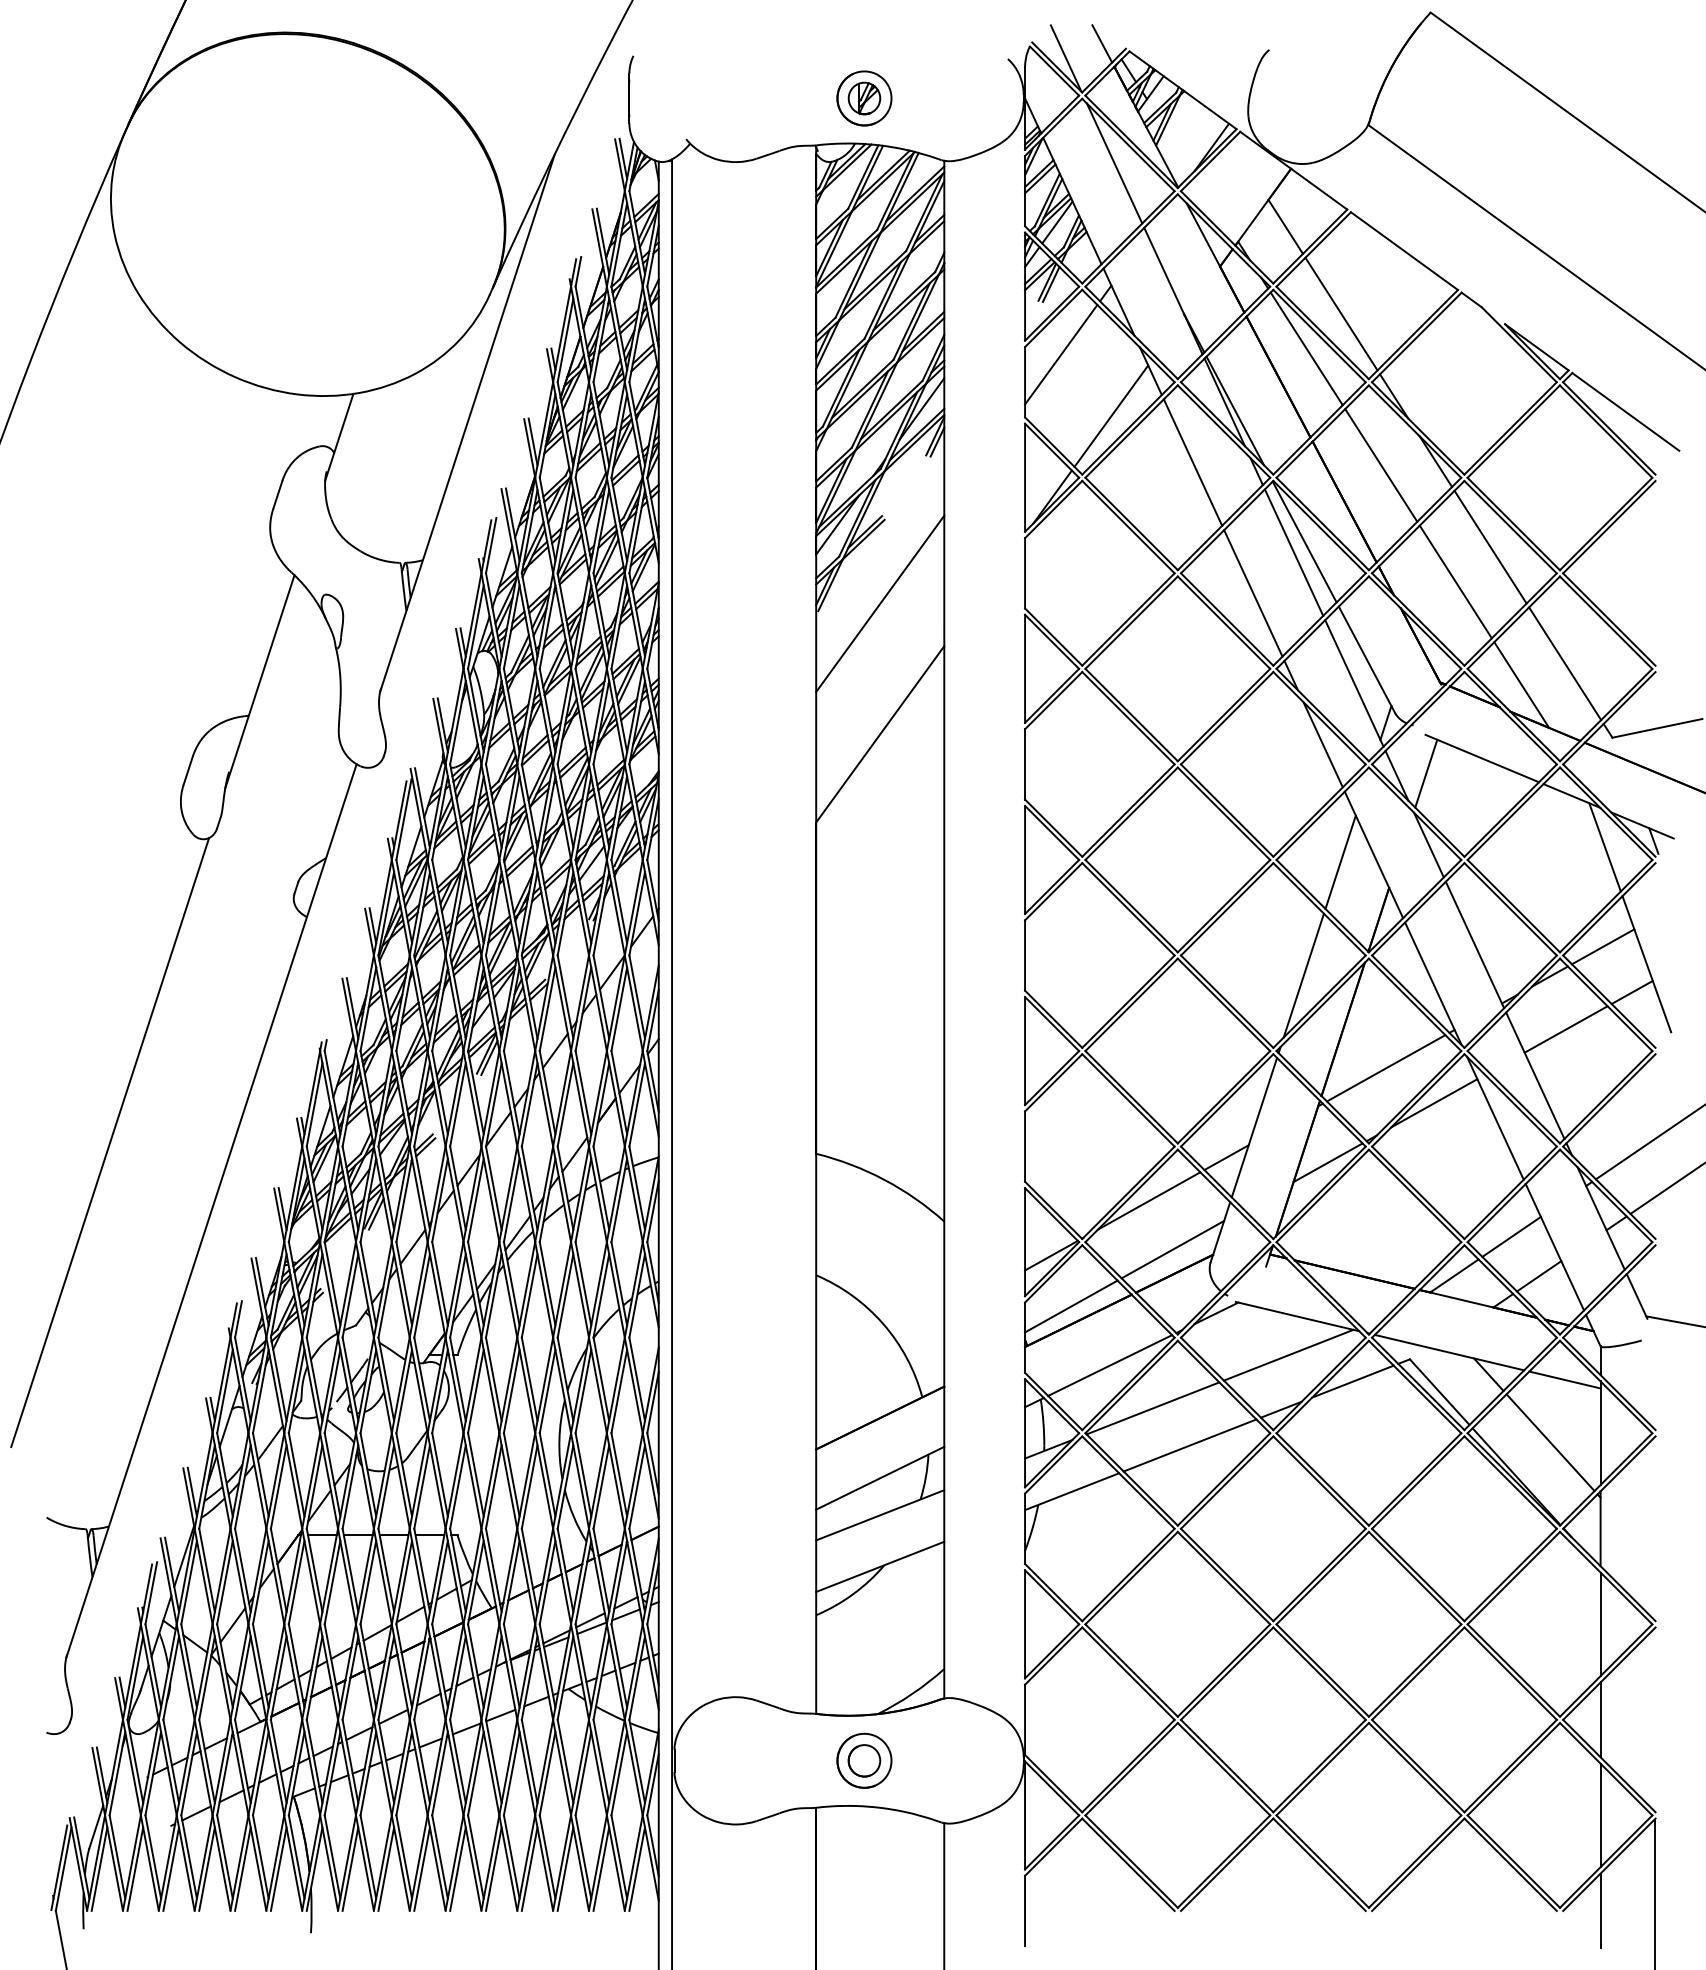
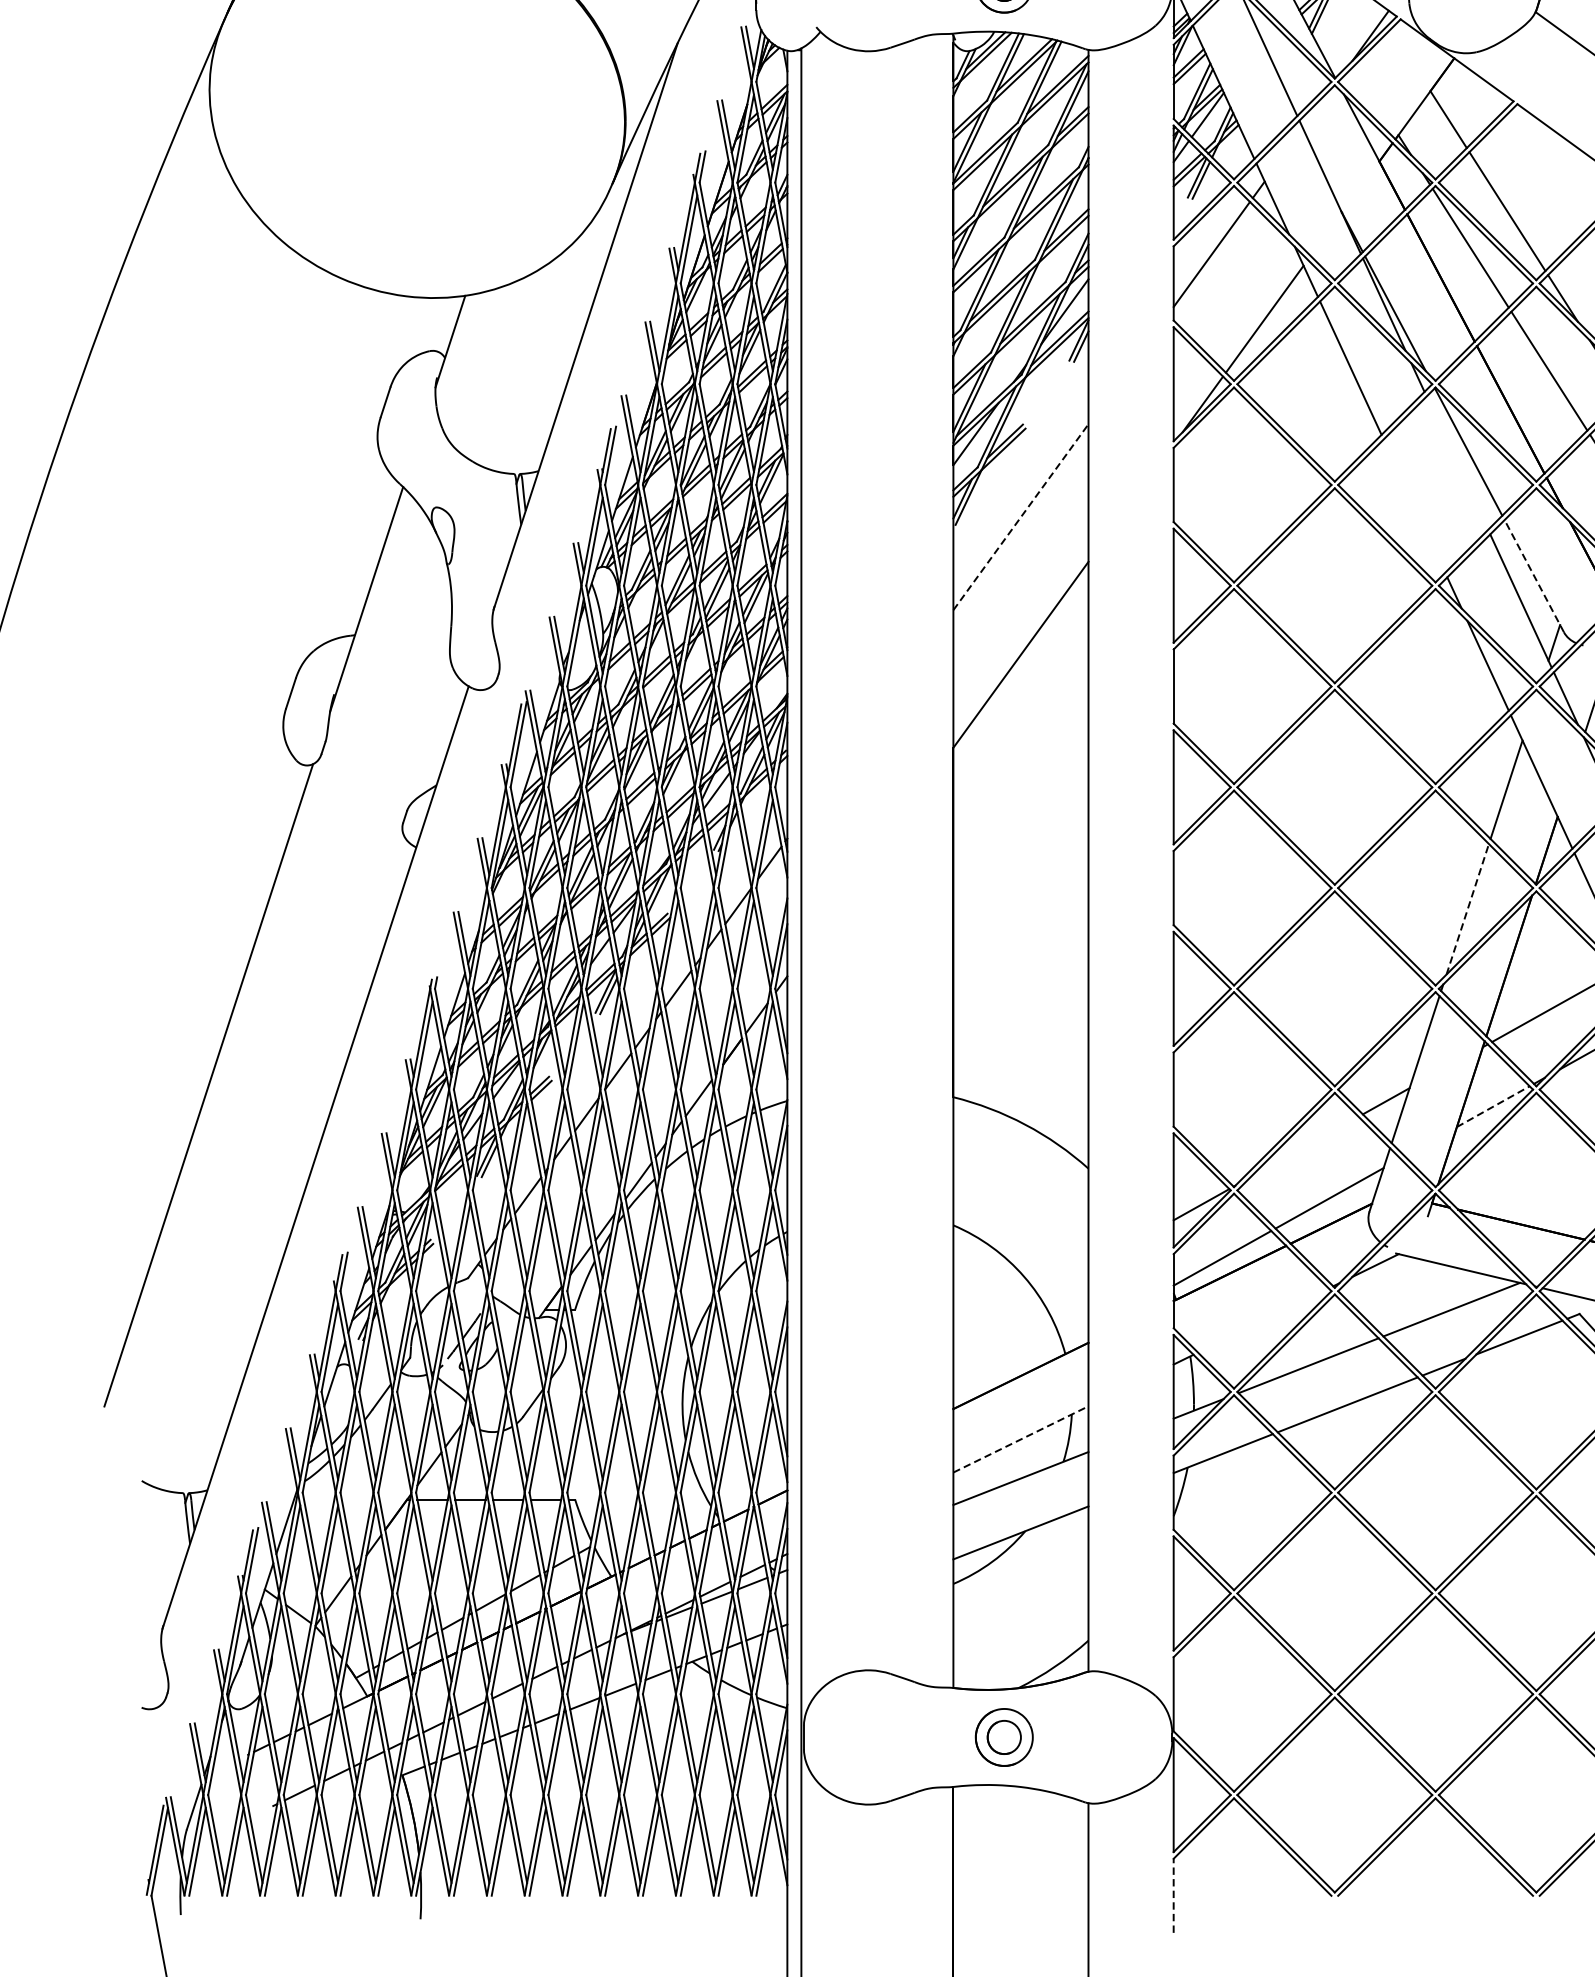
line: (1293, 552) -> (1456, 463), removed
line: (1253, 593) -> (1414, 506), removed
line: (880, 603) -> (1021, 516), solid -> dashed
line: (1366, 659) -> (1533, 575), solid -> dashed
line: (1304, 975) -> (1468, 909), solid -> dashed
line: (1328, 1162) -> (1493, 1106), solid -> dashed
line: (1148, 1200) -> (1303, 1146), removed
line: (1110, 1365) -> (1263, 1320), removed
line: (880, 1478) -> (1021, 1439), solid -> dashed
line: (1025, 1910) -> (1174, 1895), solid -> dashed

